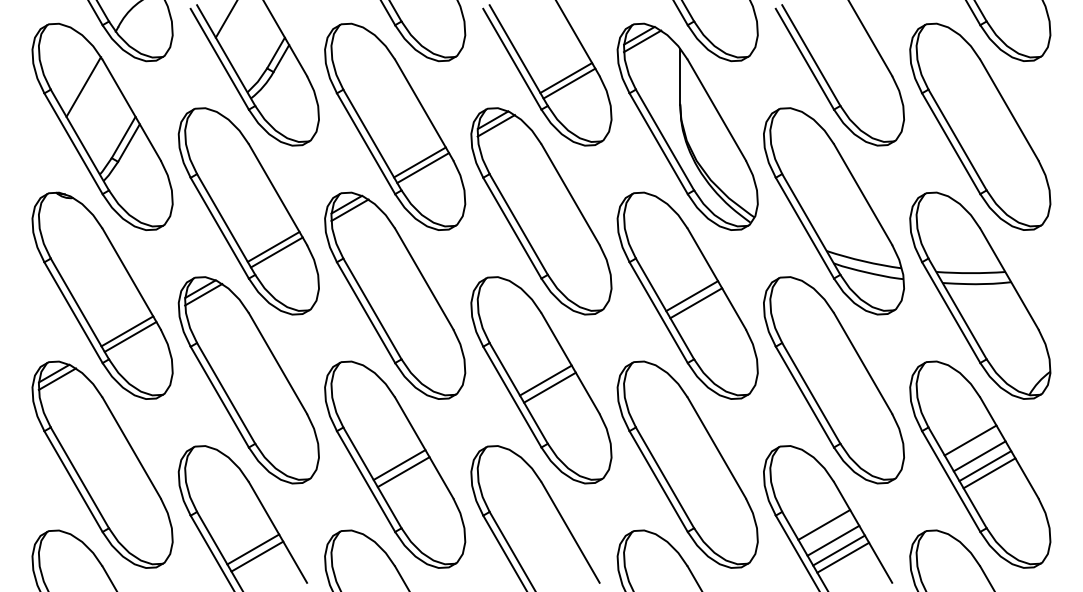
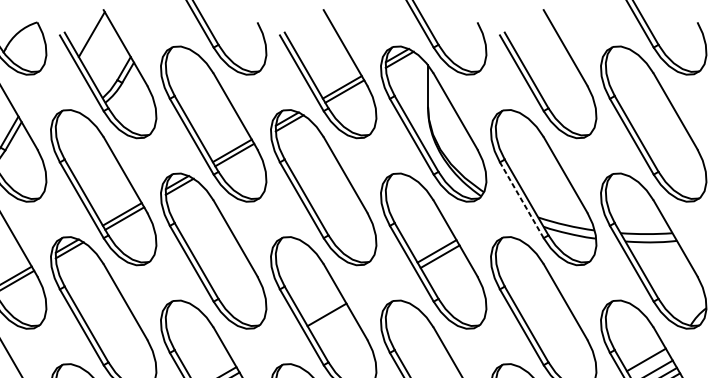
line: (804, 227) -> (521, 199), solid -> dashed
line: (549, 387) -> (329, 320), removed

